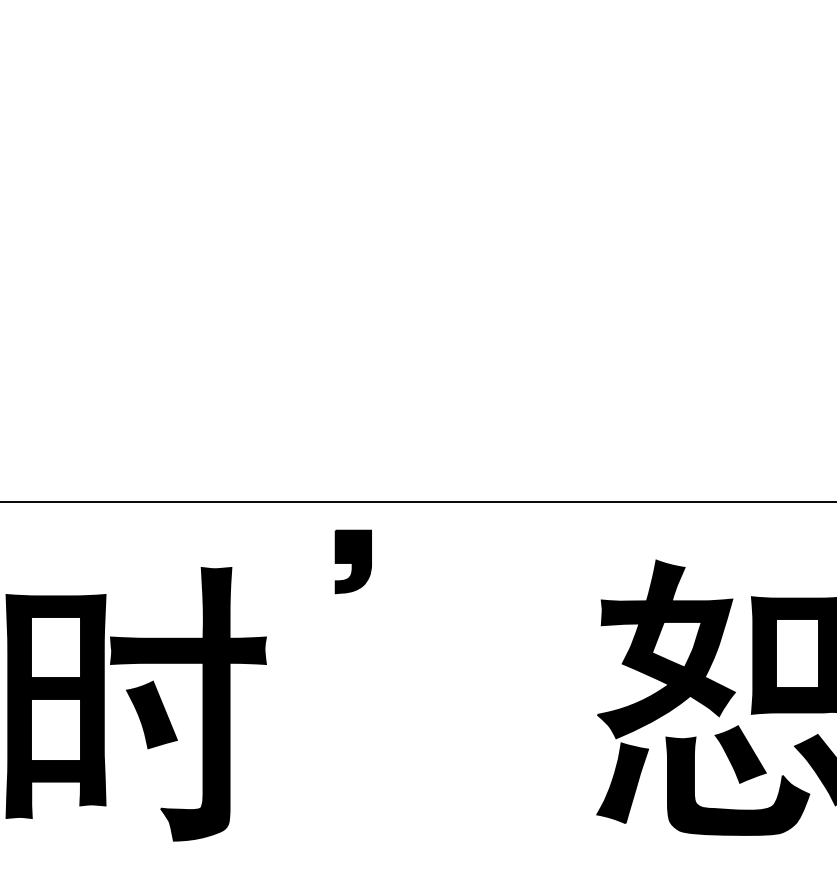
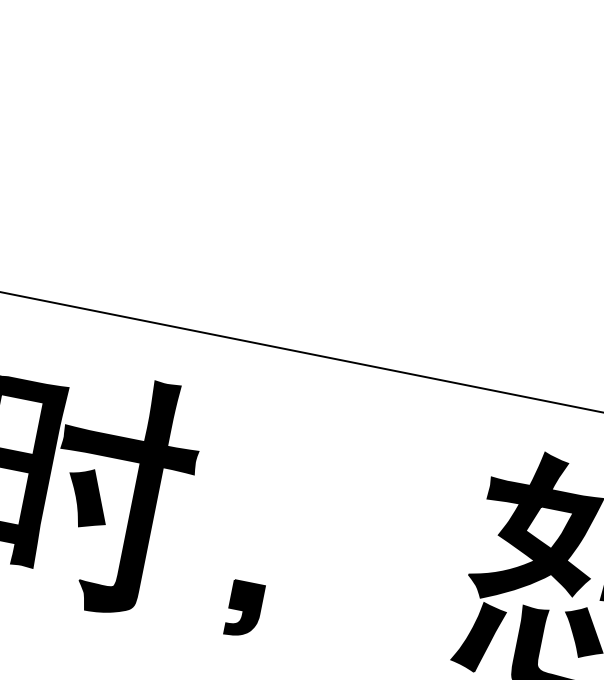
part: (352, 561) -> (243, 609), moved

